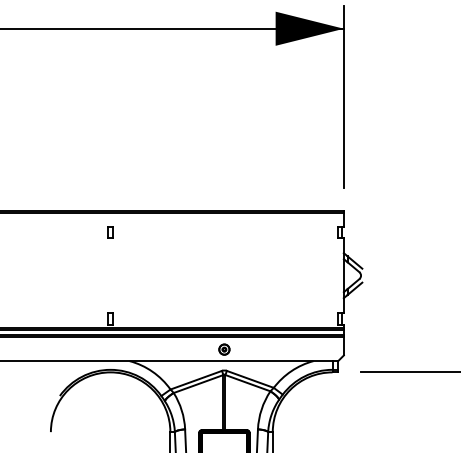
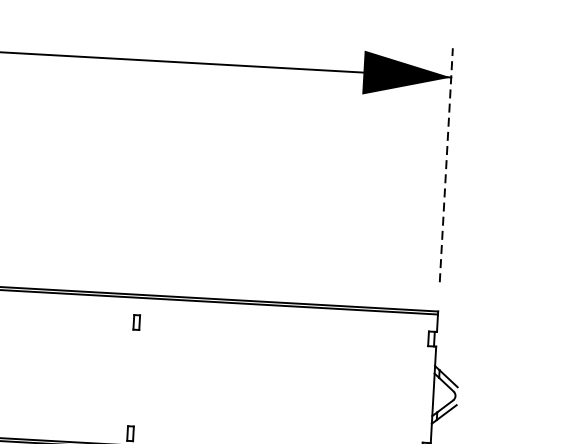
line: (343, 96) -> (445, 164), solid -> dashed

